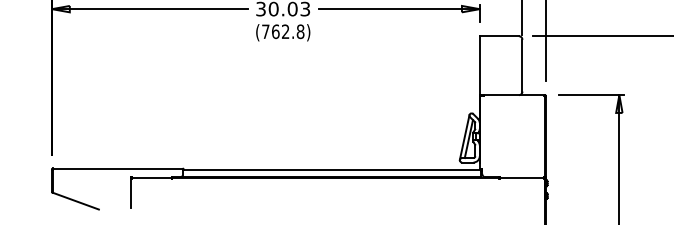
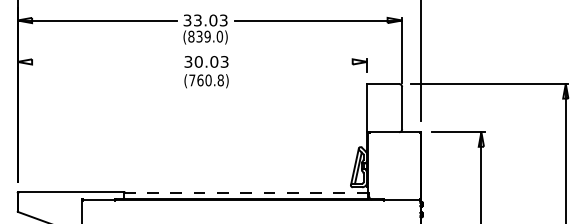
line: (149, 8) -> (97, 61), removed
line: (399, 8) -> (301, 61), removed
text: (285, 31) -> (208, 80), (762.8) -> (760.8)
line: (330, 170) -> (245, 193), solid -> dashed

